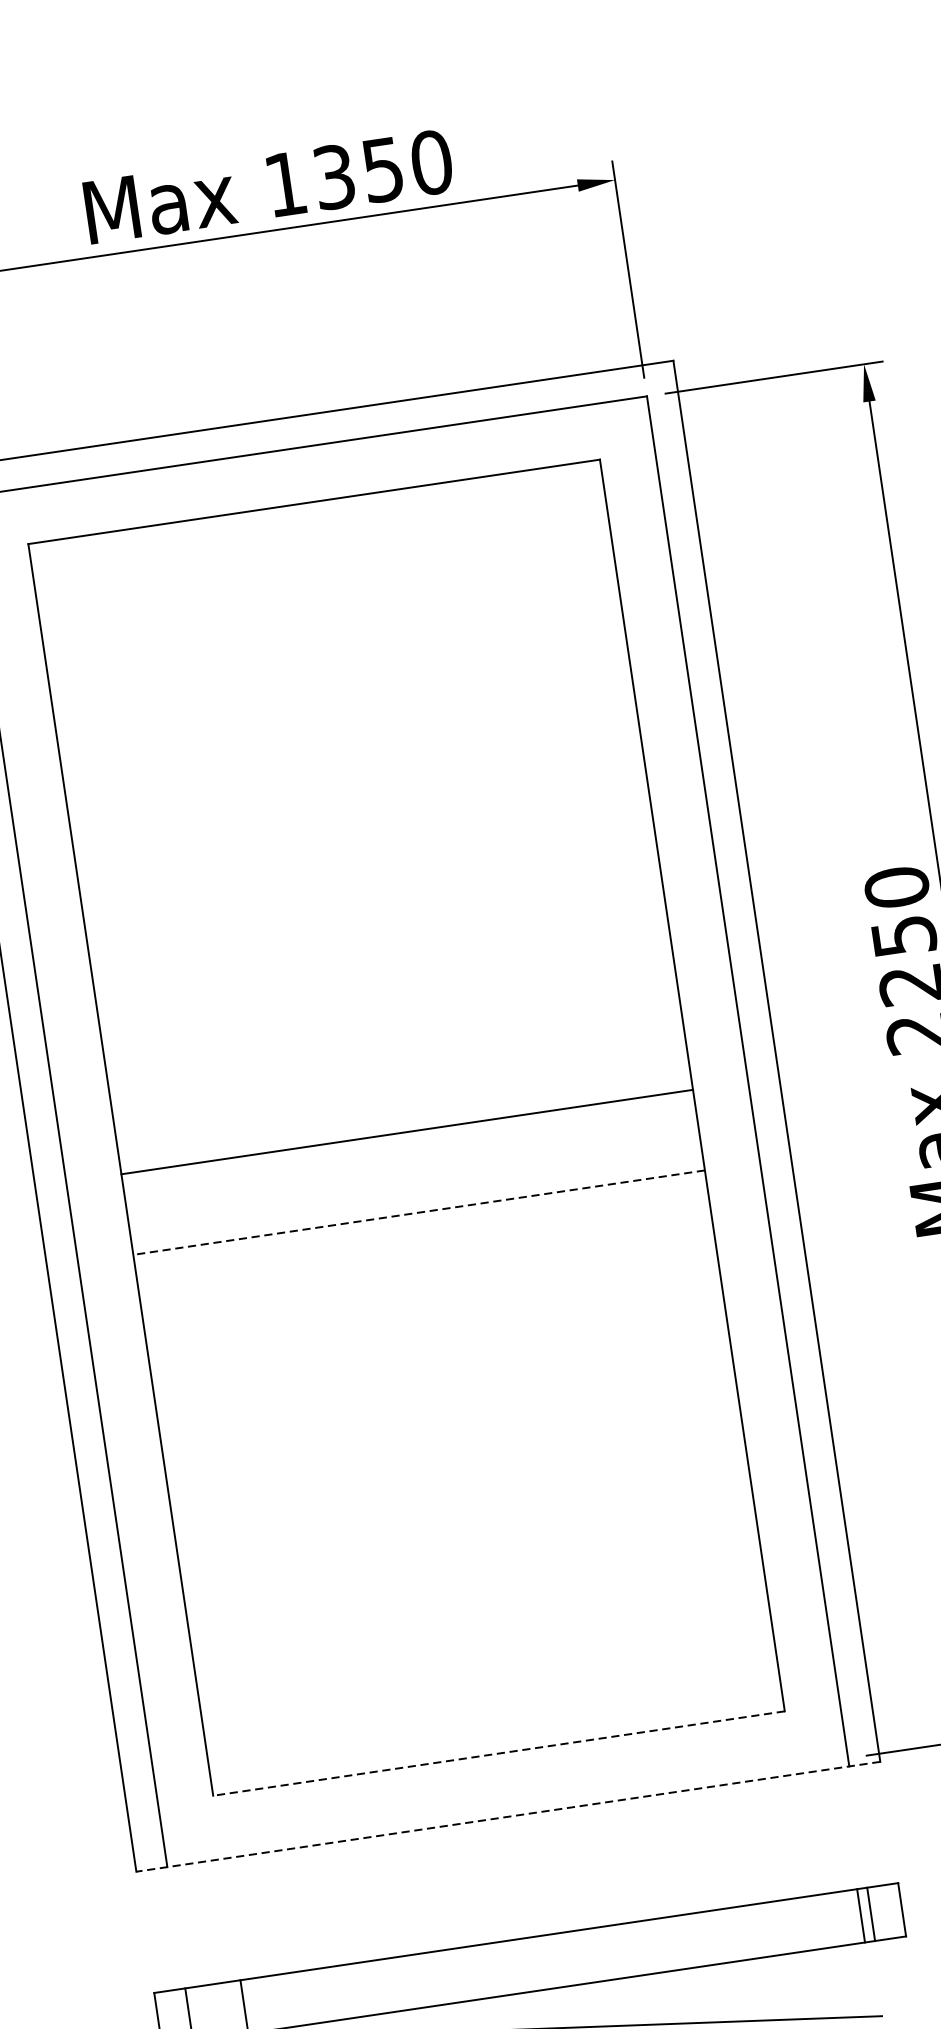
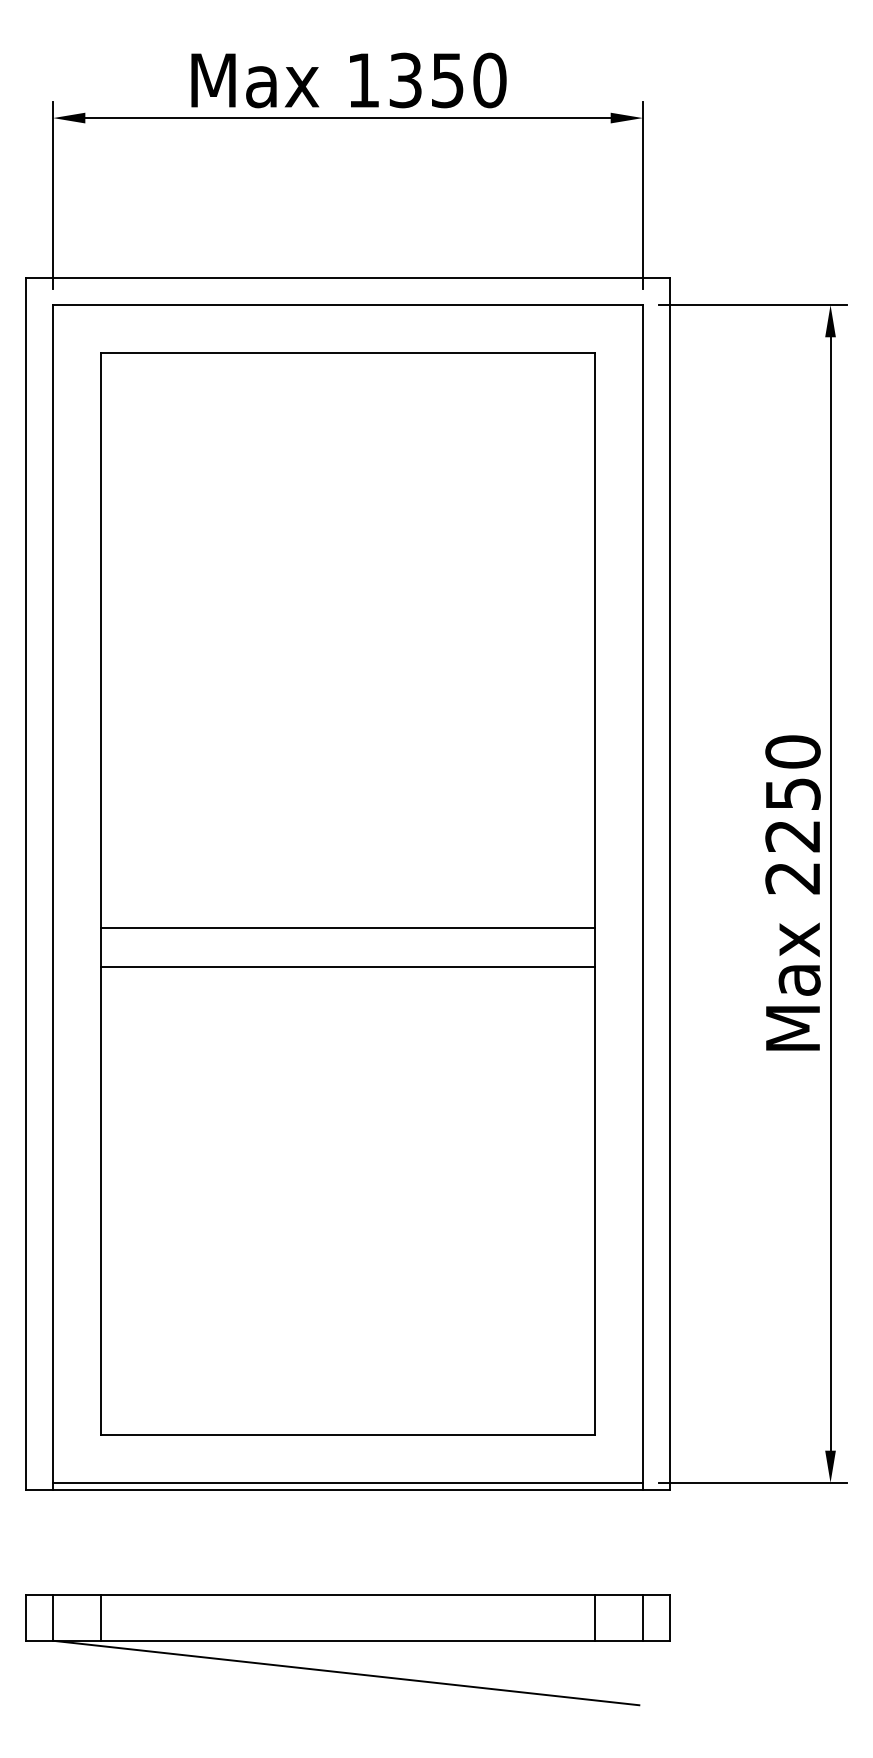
line: (406, 1131) -> (347, 927), moved
line: (418, 1212) -> (347, 967), dashed -> solid
line: (498, 1754) -> (347, 1435), dashed -> solid
line: (506, 1808) -> (347, 1482), added
line: (508, 1816) -> (348, 1489), dashed -> solid
line: (861, 1915) -> (595, 1617), moved

